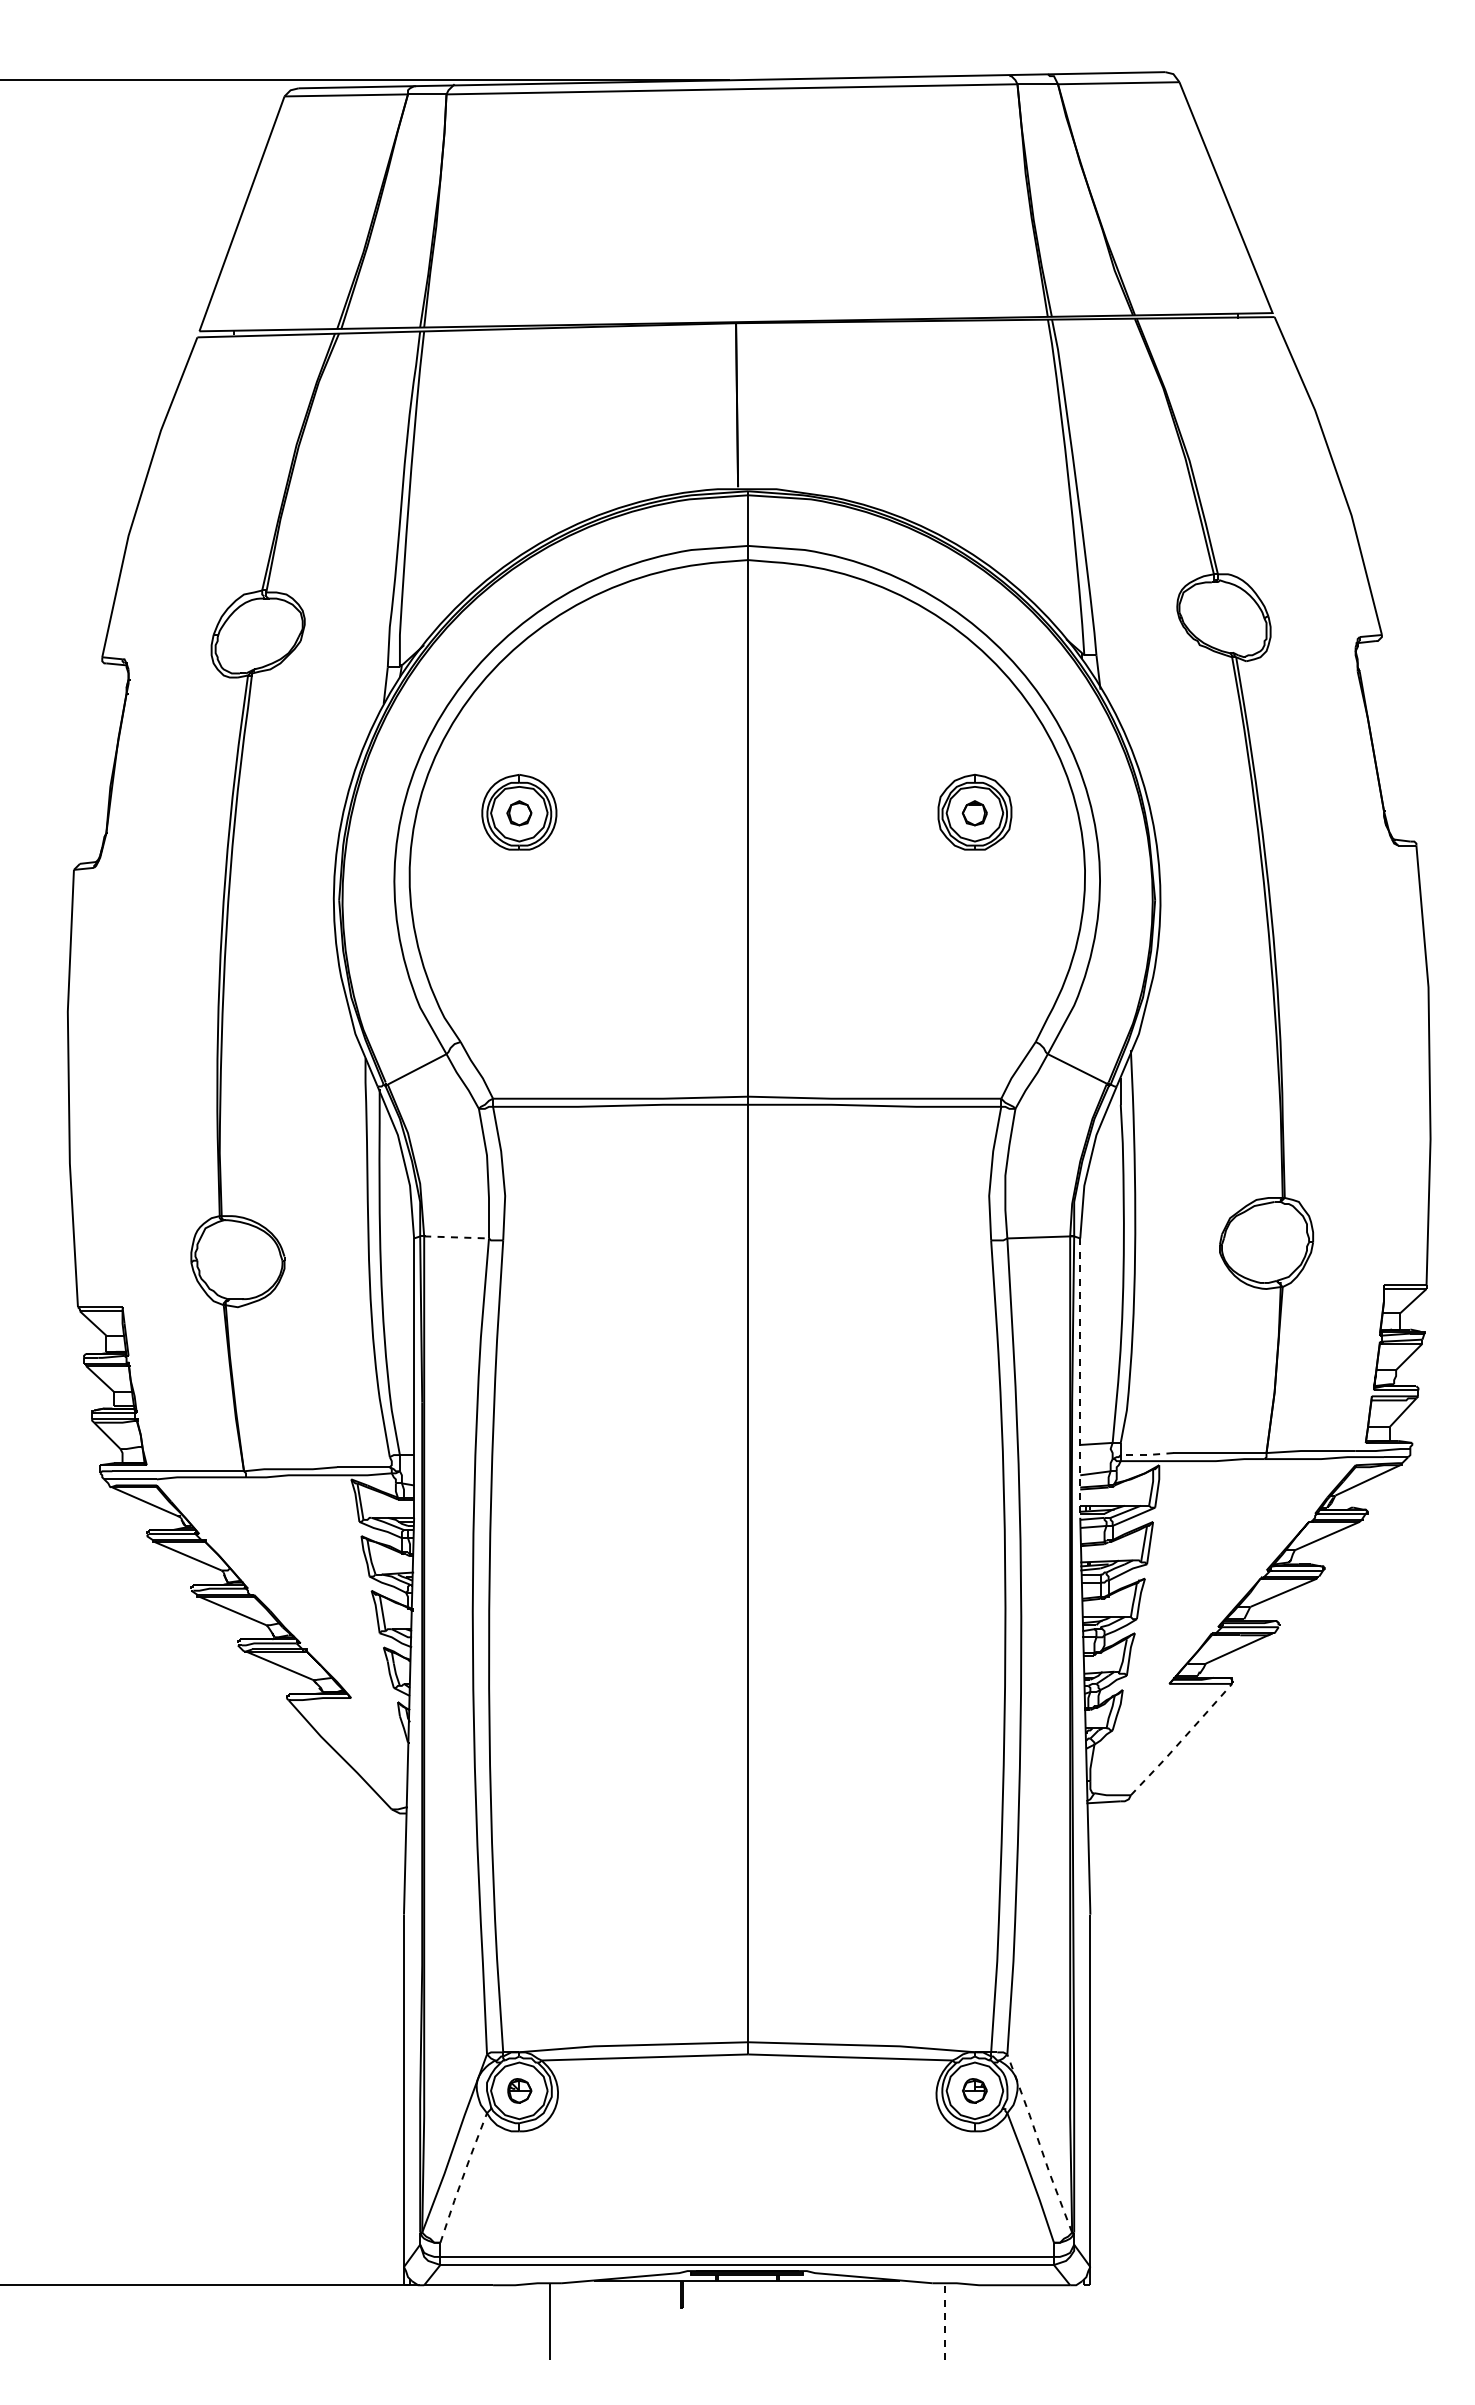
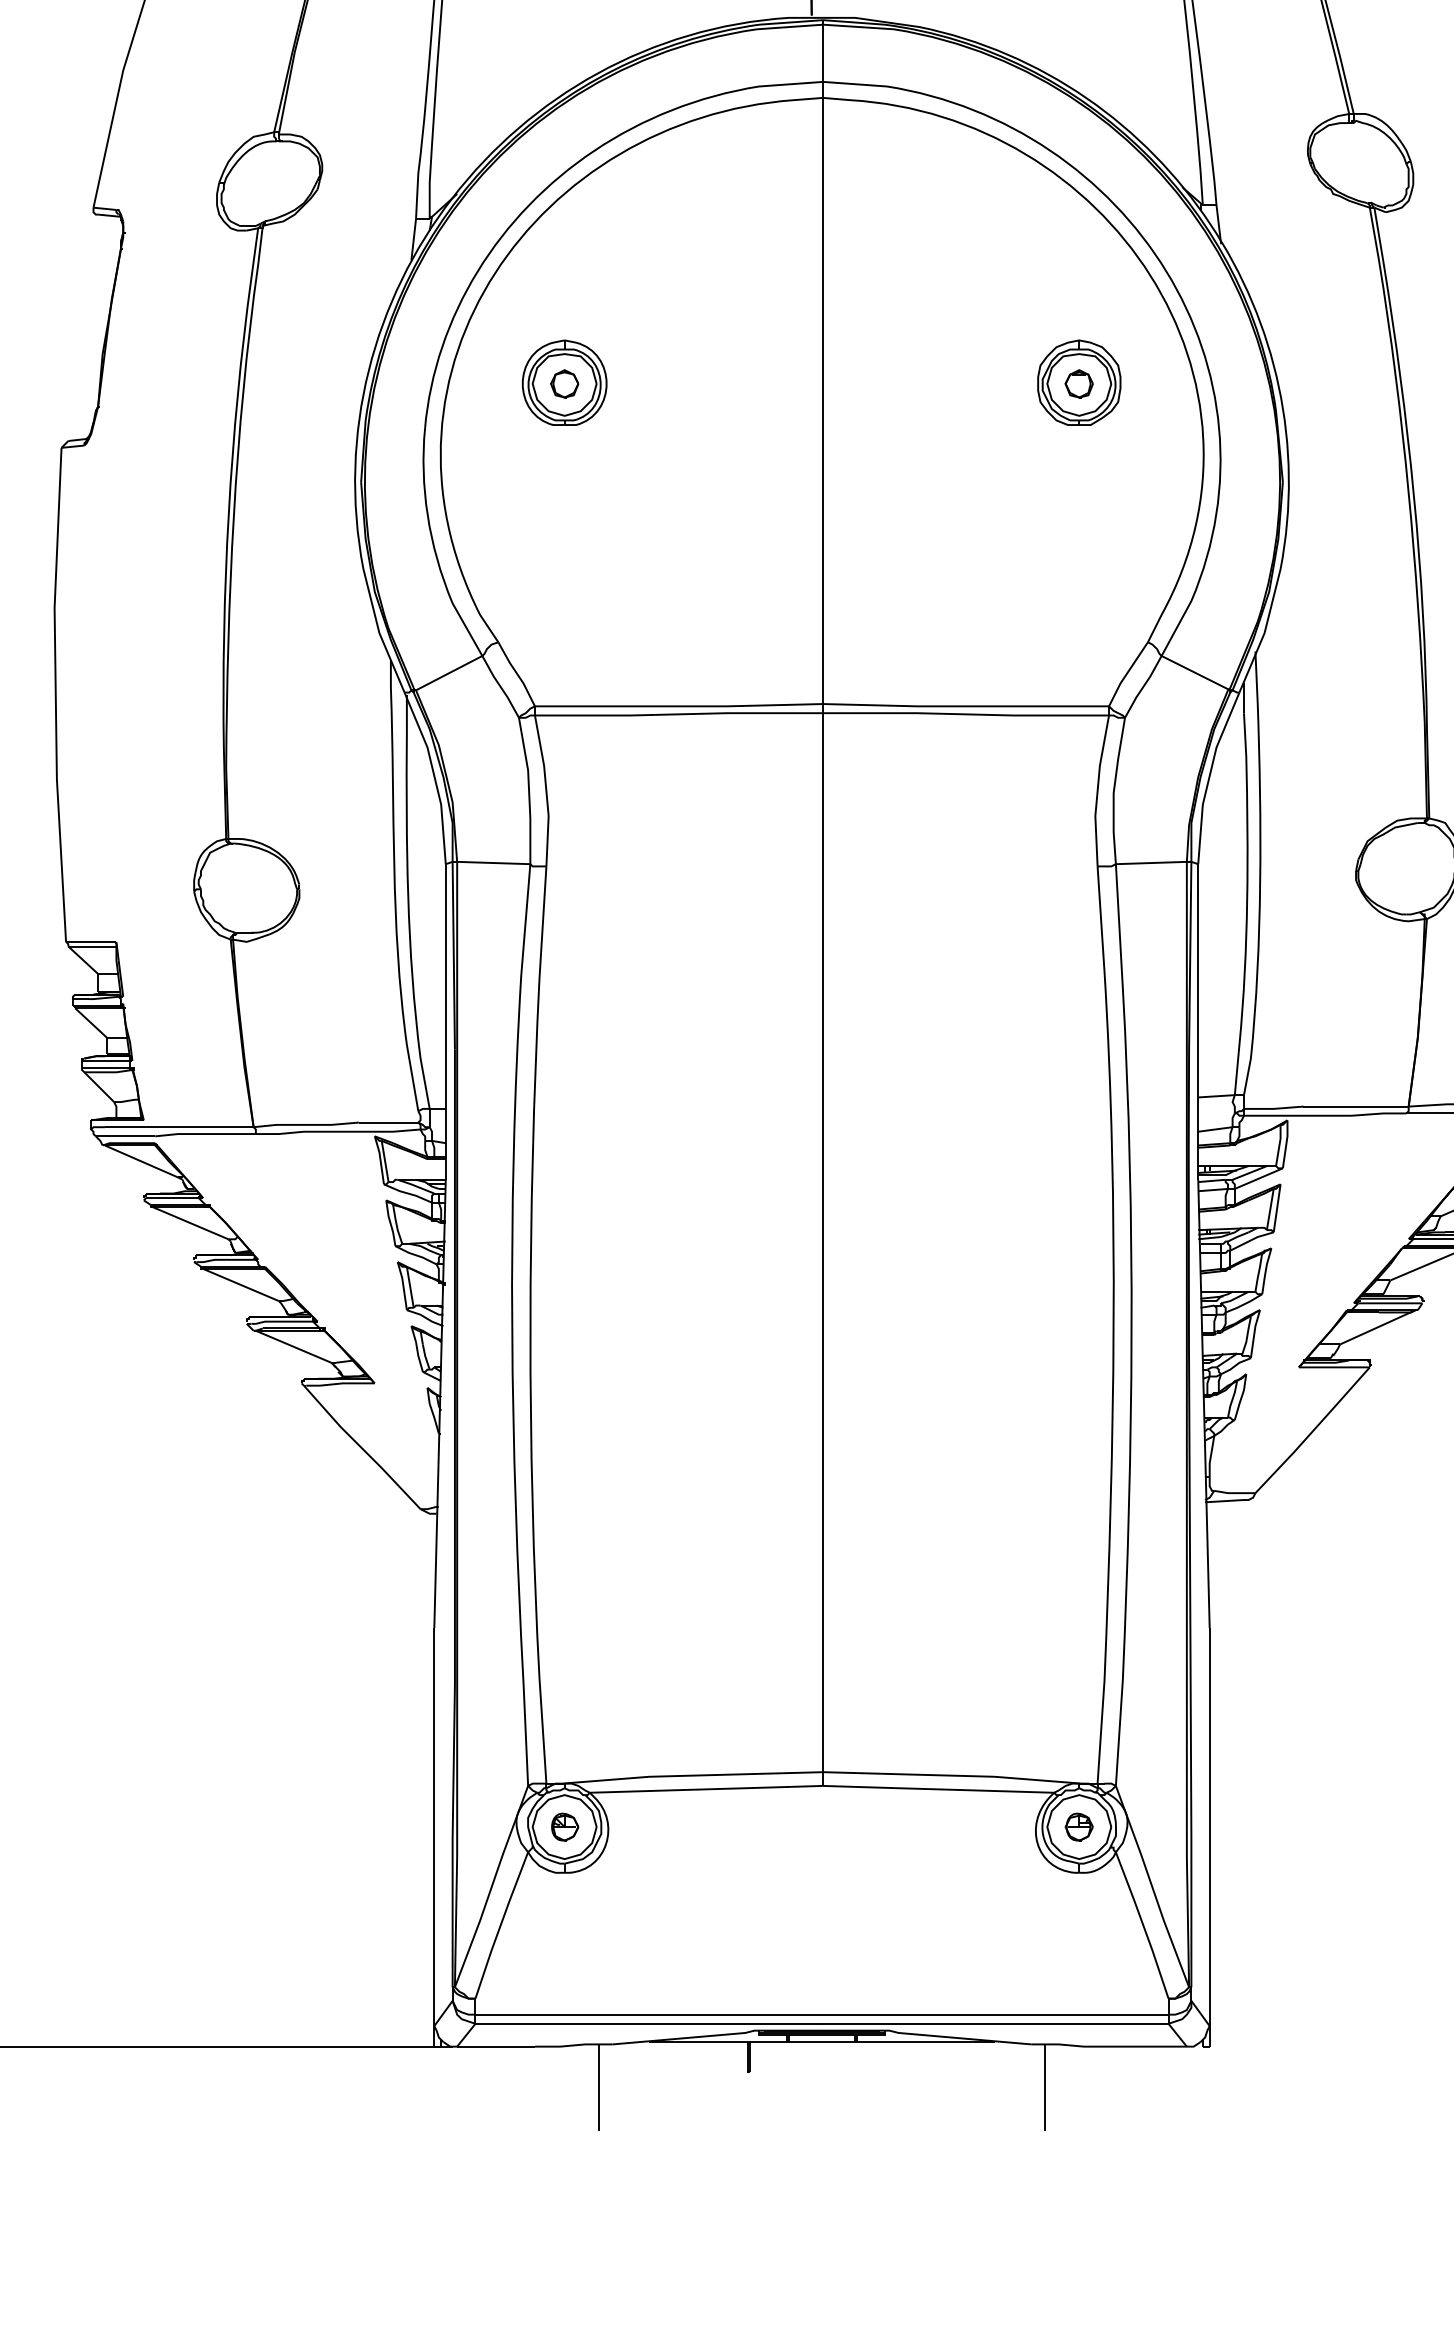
line: (457, 1237) -> (494, 863), dashed -> solid
line: (1080, 1378) -> (1198, 1022), dashed -> solid
line: (1147, 1455) -> (1274, 1109), dashed -> solid
line: (1181, 1740) -> (1312, 1431), dashed -> solid
line: (1039, 2143) -> (1152, 1886), dashed -> solid
line: (463, 2177) -> (501, 1924), dashed -> solid
line: (944, 2321) -> (1044, 2087), dashed -> solid

